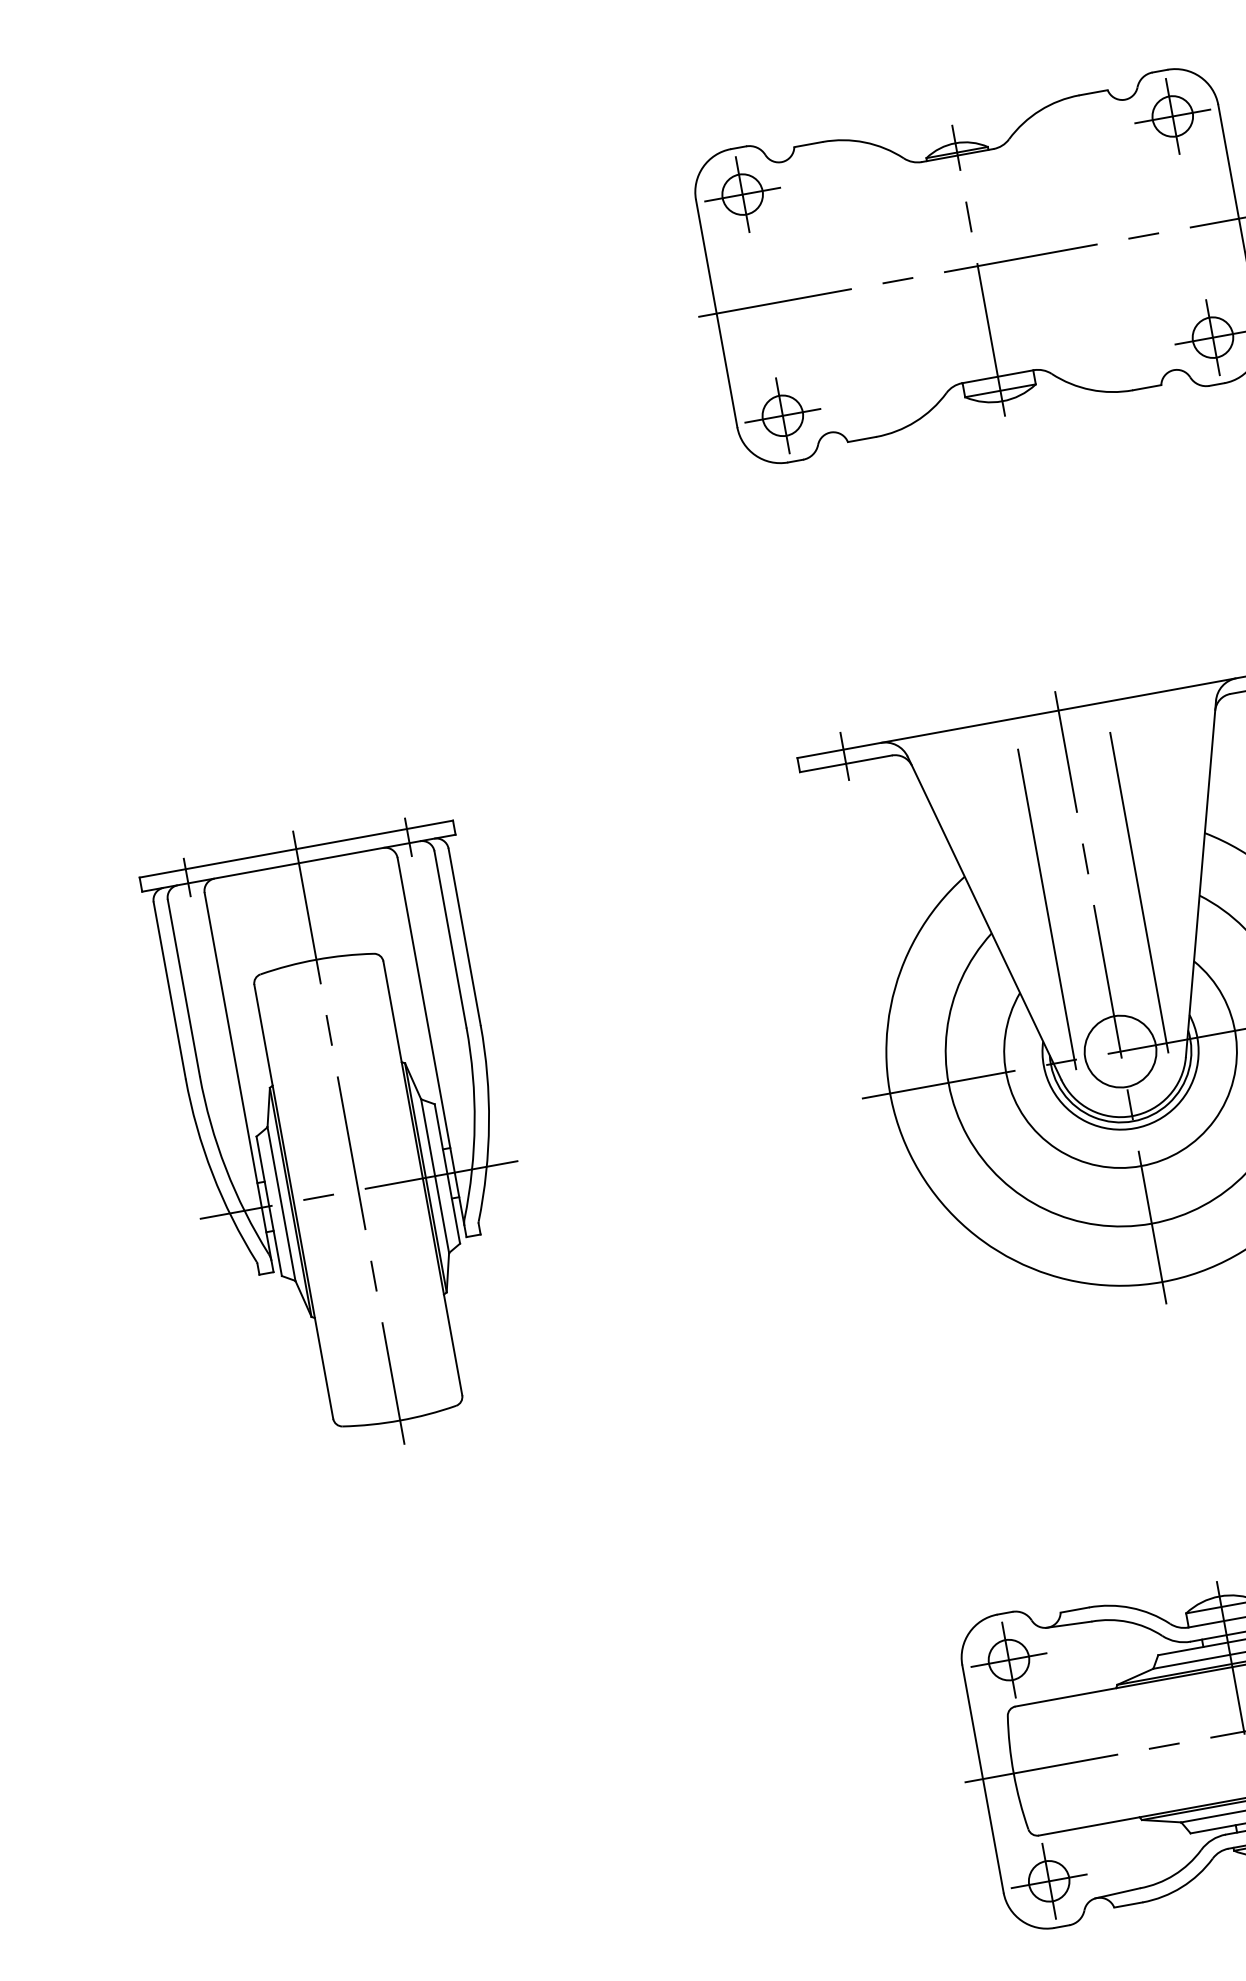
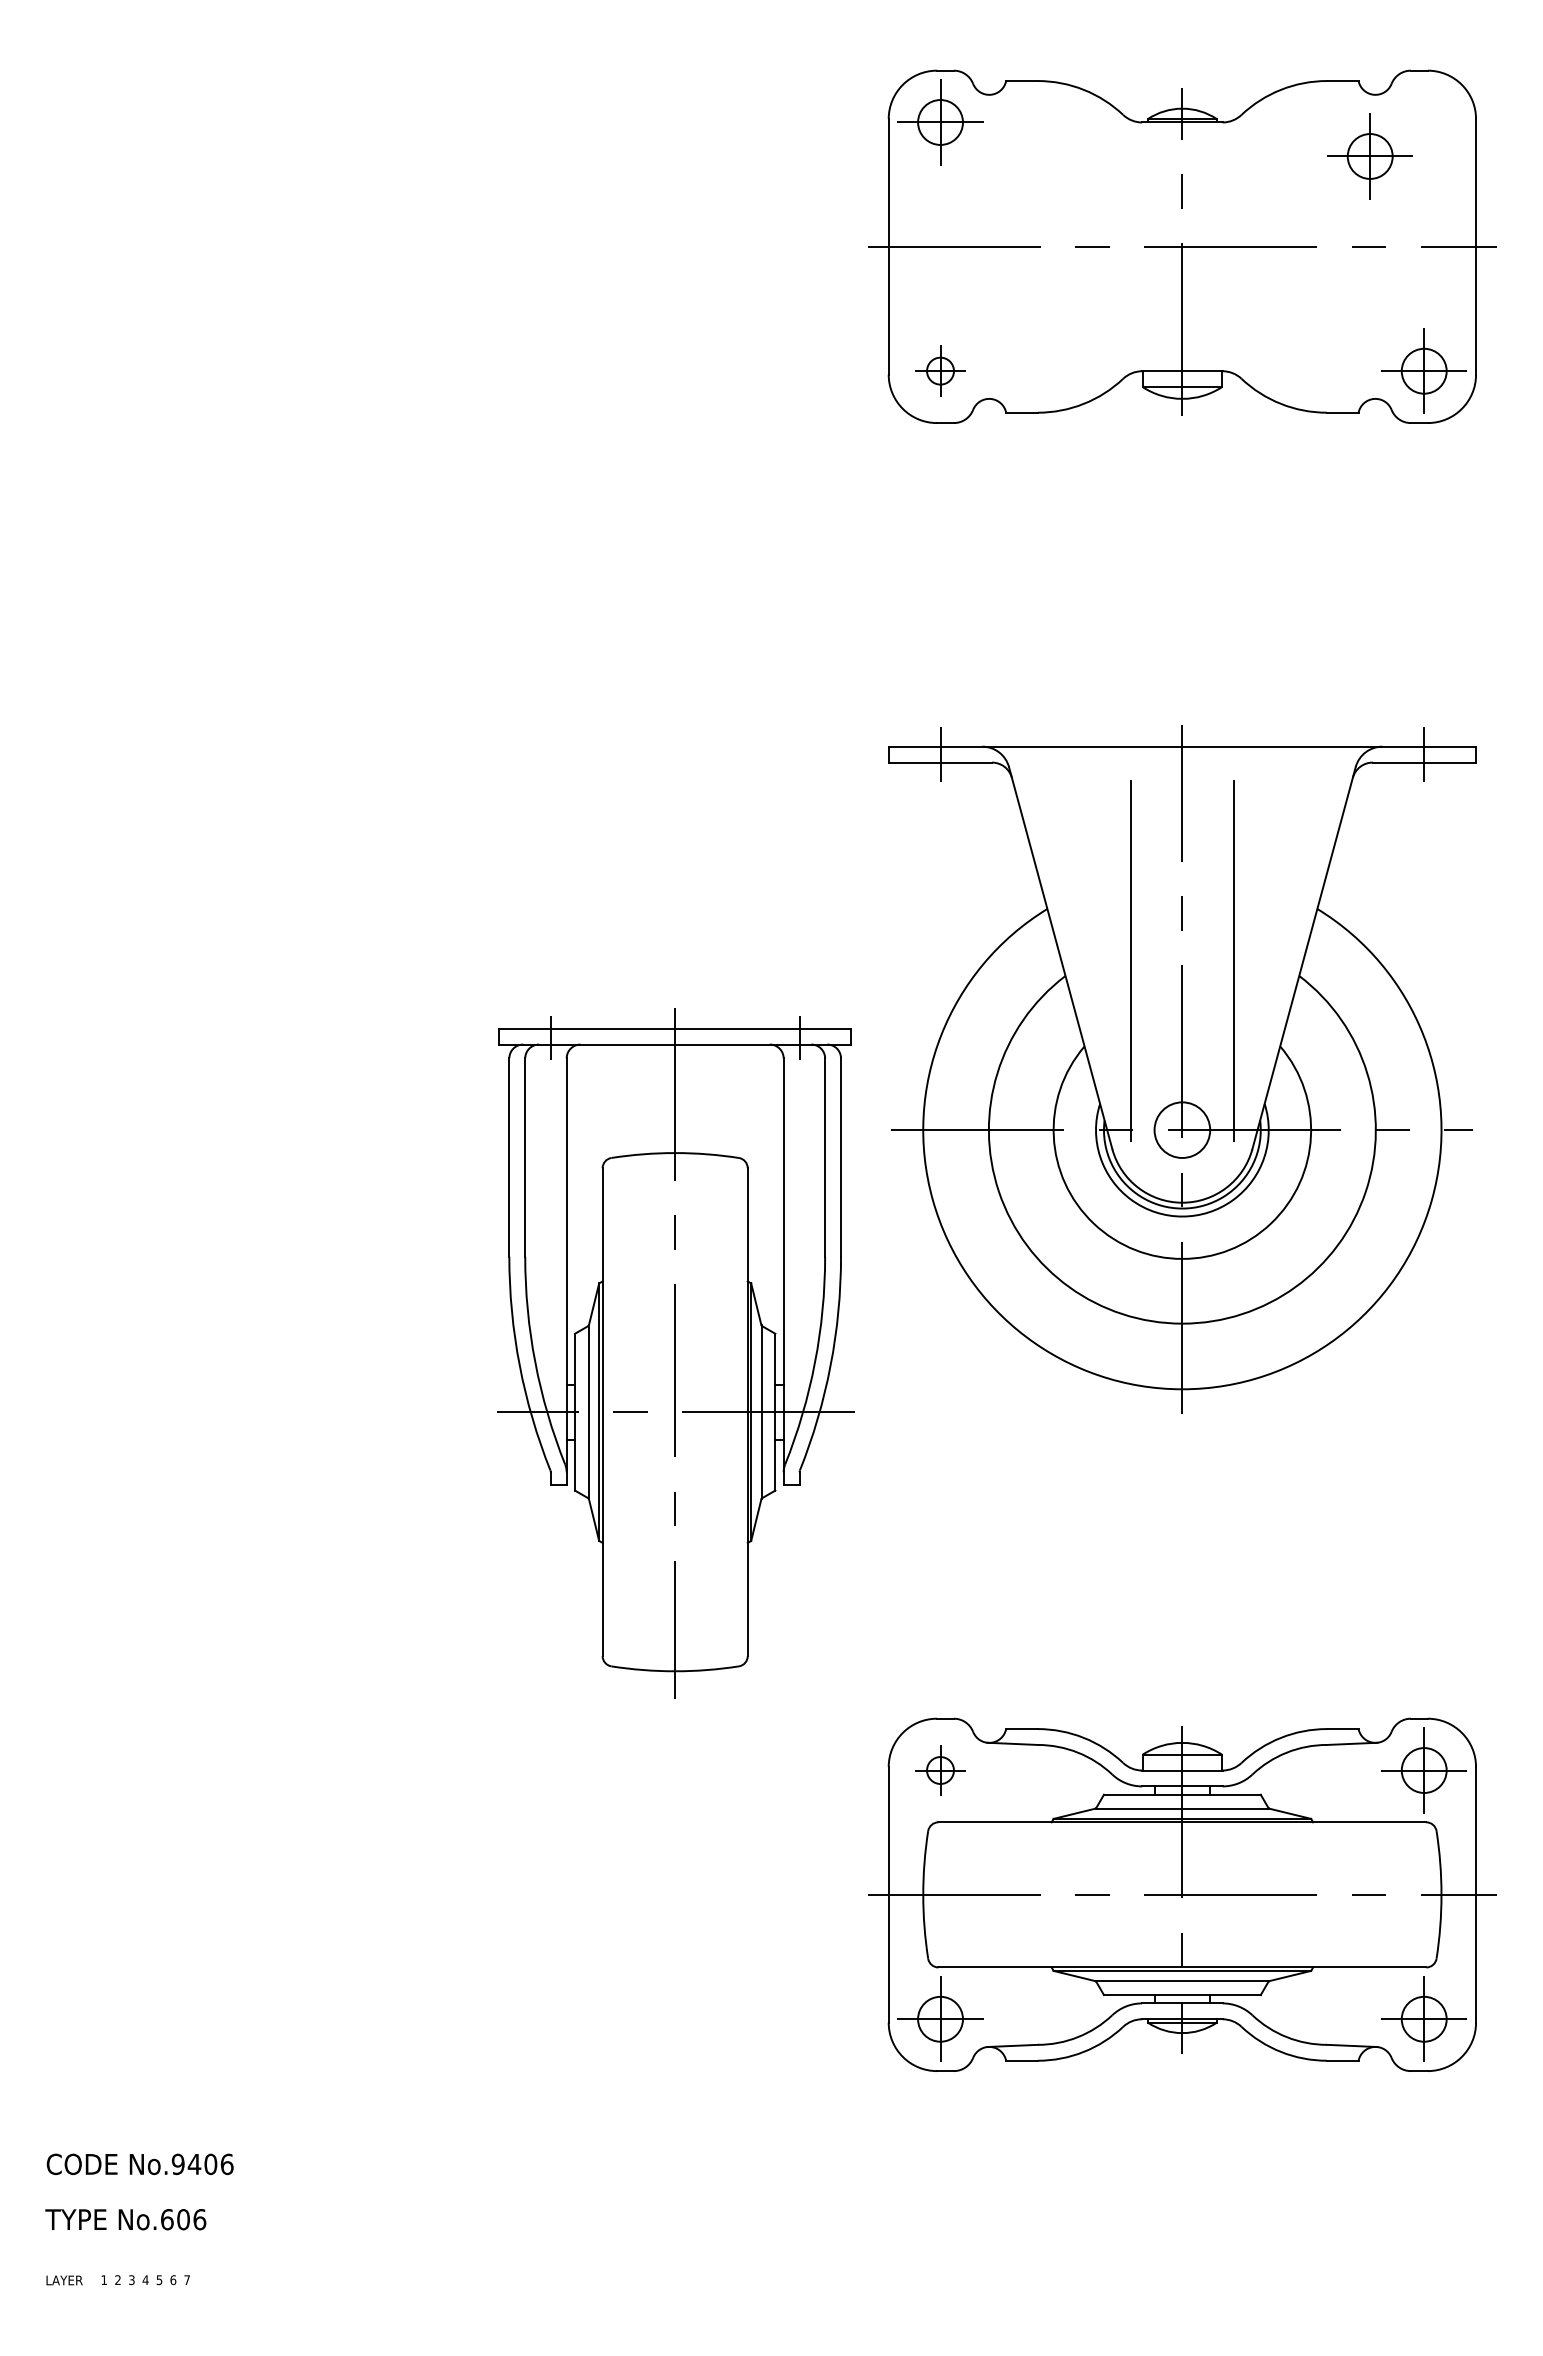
part: (1172, 116) -> (1369, 156), moved
part: (782, 415) -> (940, 370), size x0.6
circle: (1120, 1050) -> (1182, 1129), size x0.7
part: (349, 1137) -> (675, 1353), moved
part: (1008, 1660) -> (940, 1770), size x0.6

